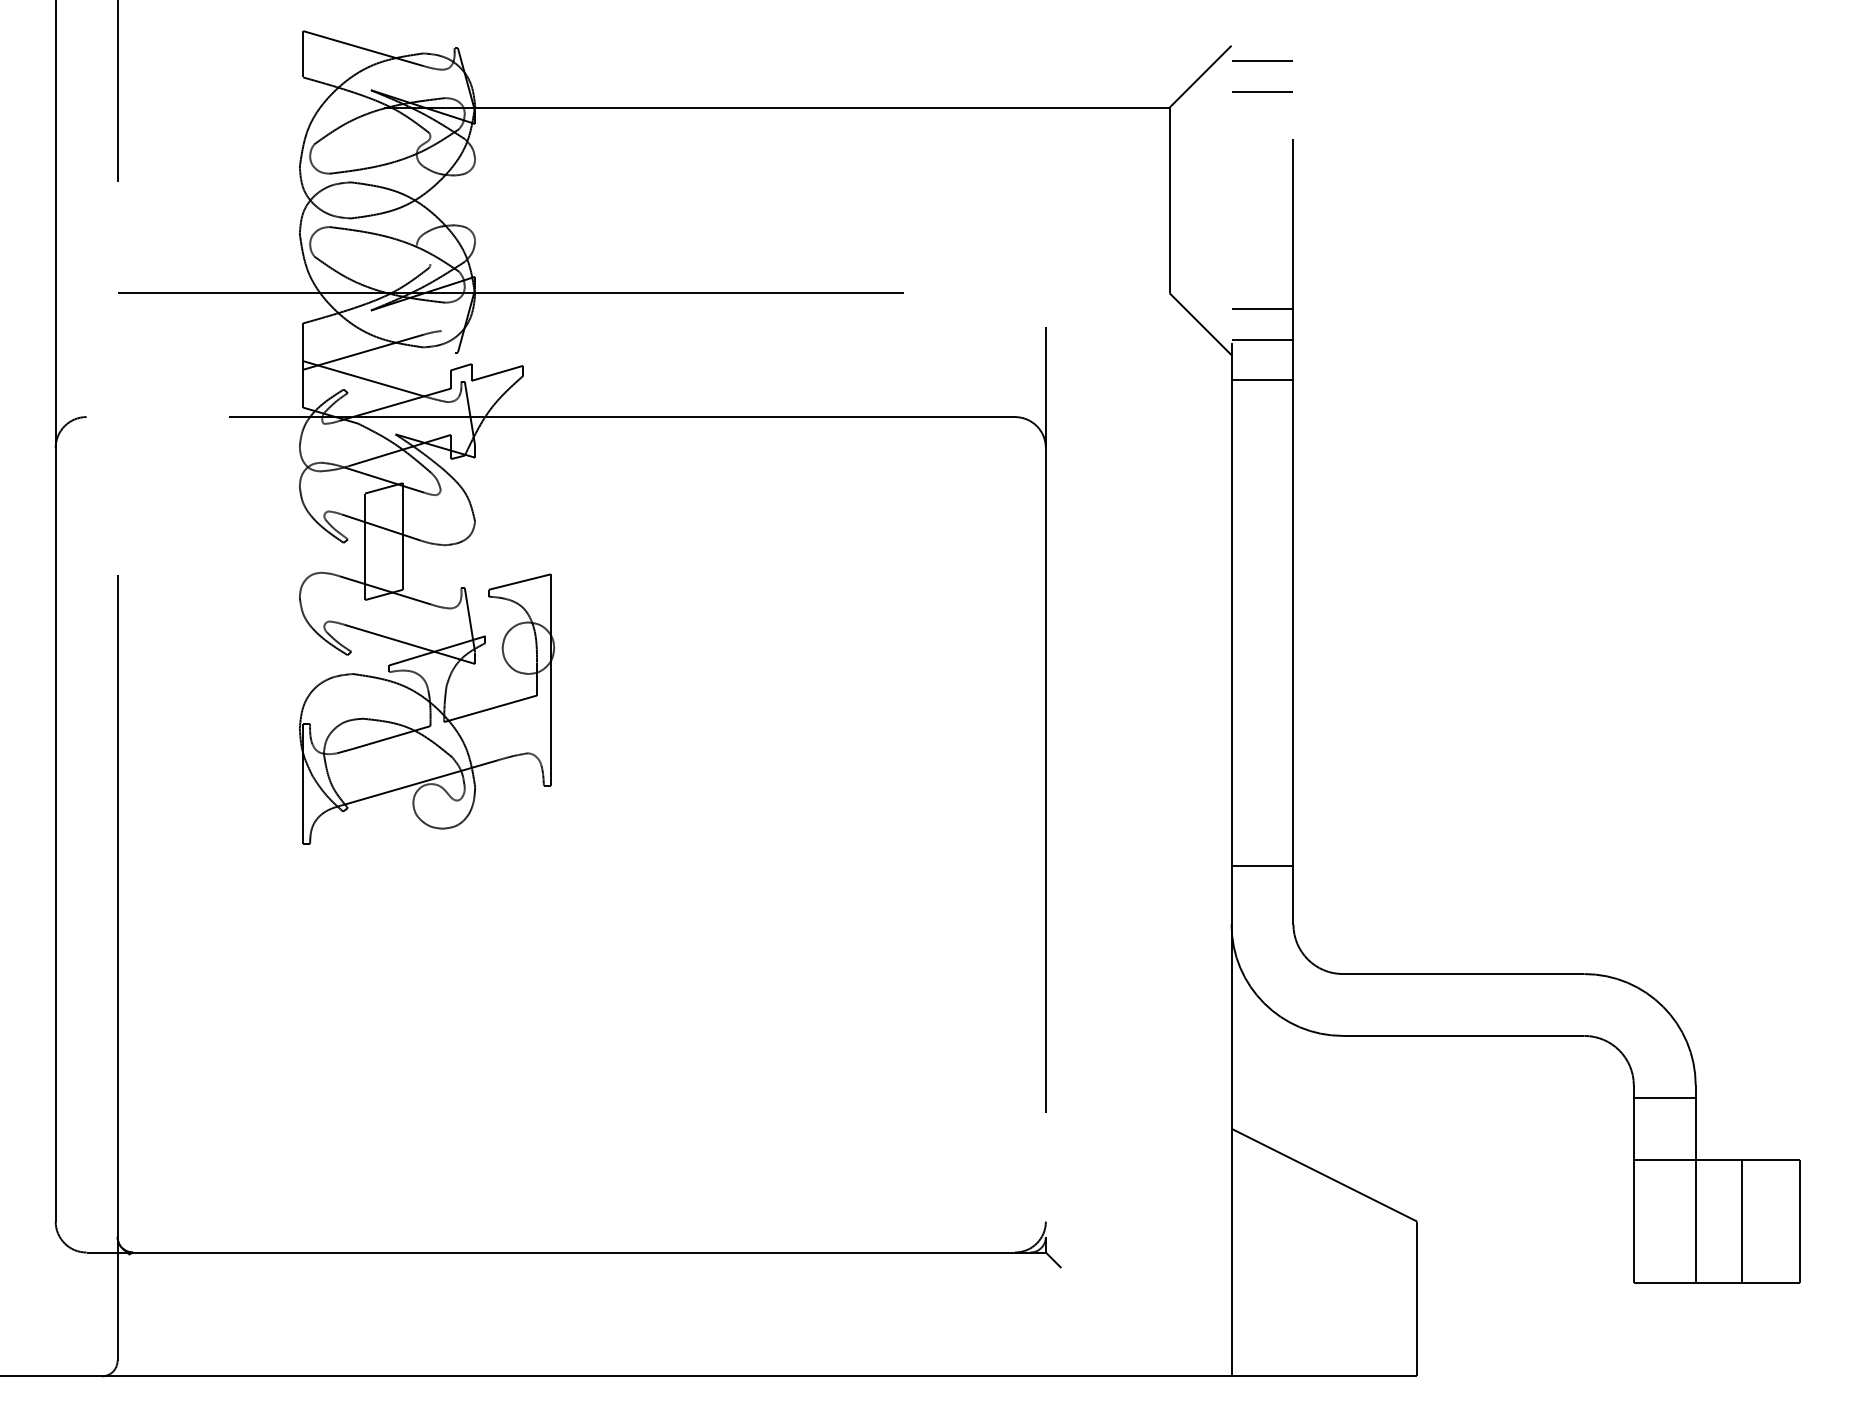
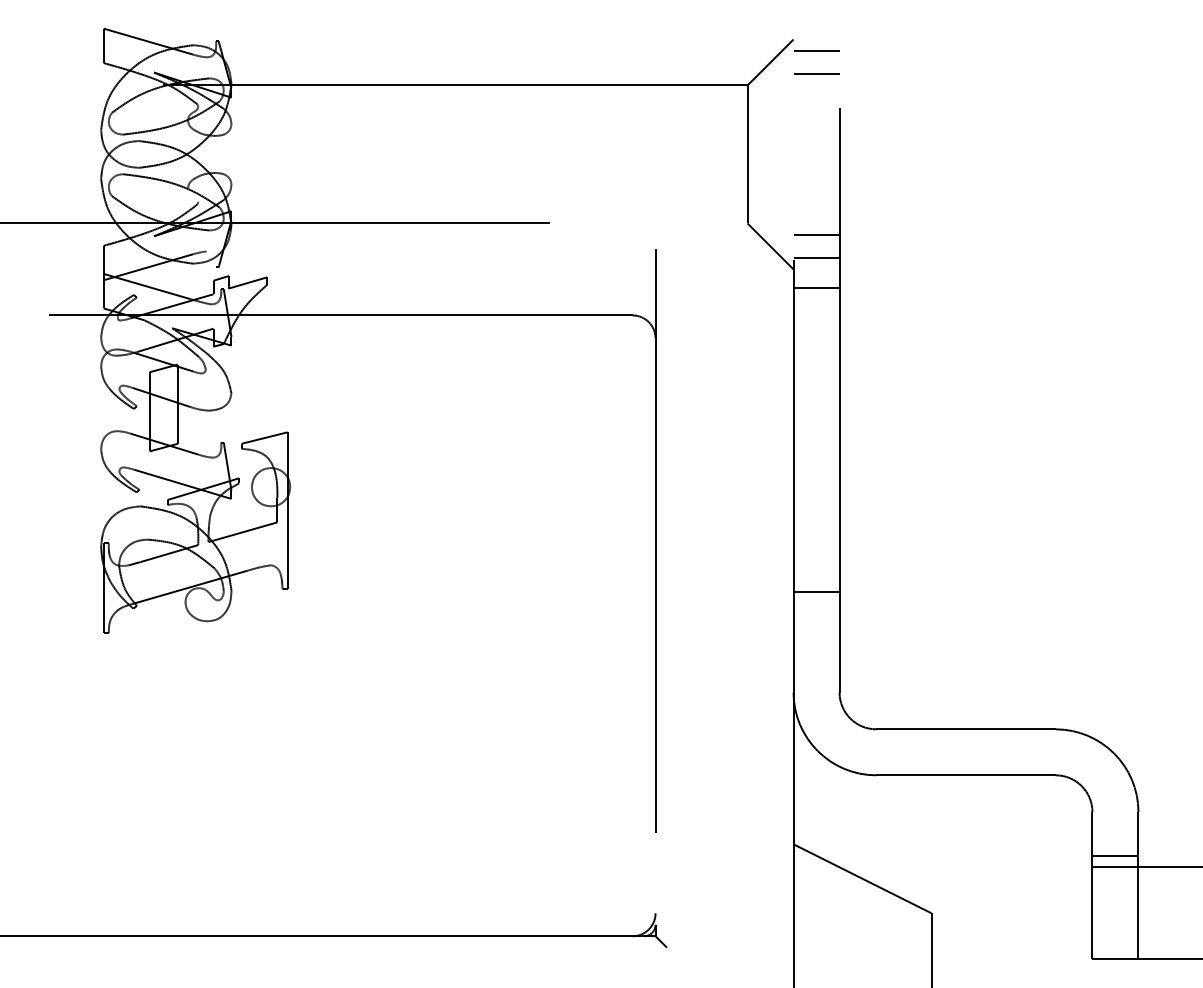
line: (1262, 865) -> (816, 591), moved
line: (1664, 1097) -> (1115, 855), moved
line: (1742, 1221) -> (1173, 913), removed

